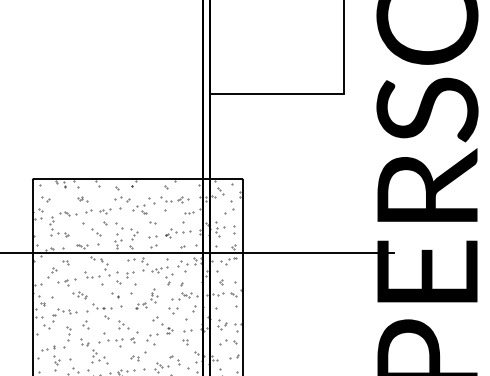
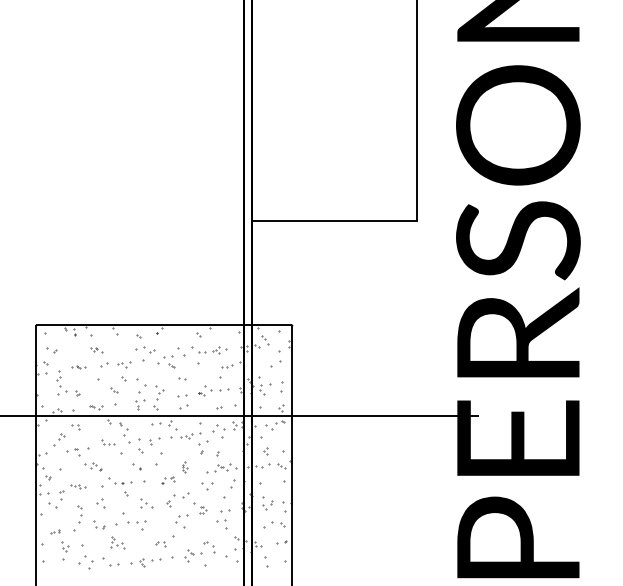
part: (67, 212) -> (78, 366), size x0.7
part: (96, 232) -> (113, 390), size x0.6
part: (92, 275) -> (108, 442), size x0.7
part: (154, 295) -> (184, 467), size x0.6
part: (67, 311) -> (78, 486), size x0.6
part: (133, 337) -> (170, 500), moved
part: (185, 342) -> (222, 524), size x1.6
part: (48, 347) -> (55, 531), size x0.6
part: (99, 356) -> (117, 542), size x0.7

